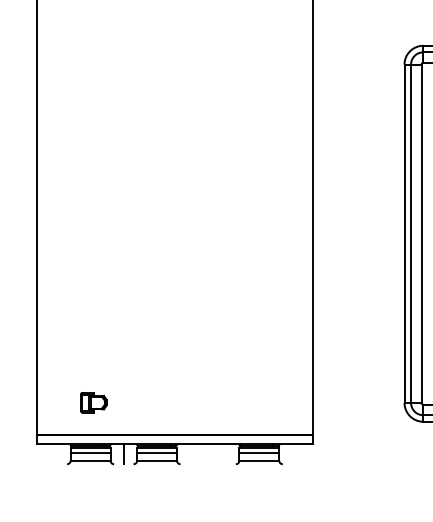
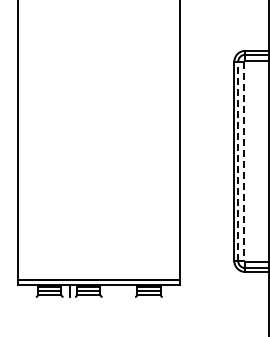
line: (411, 233) -> (238, 161), solid -> dashed
line: (421, 233) -> (244, 161), solid -> dashed
part: (93, 402) -> (51, 260), removed

